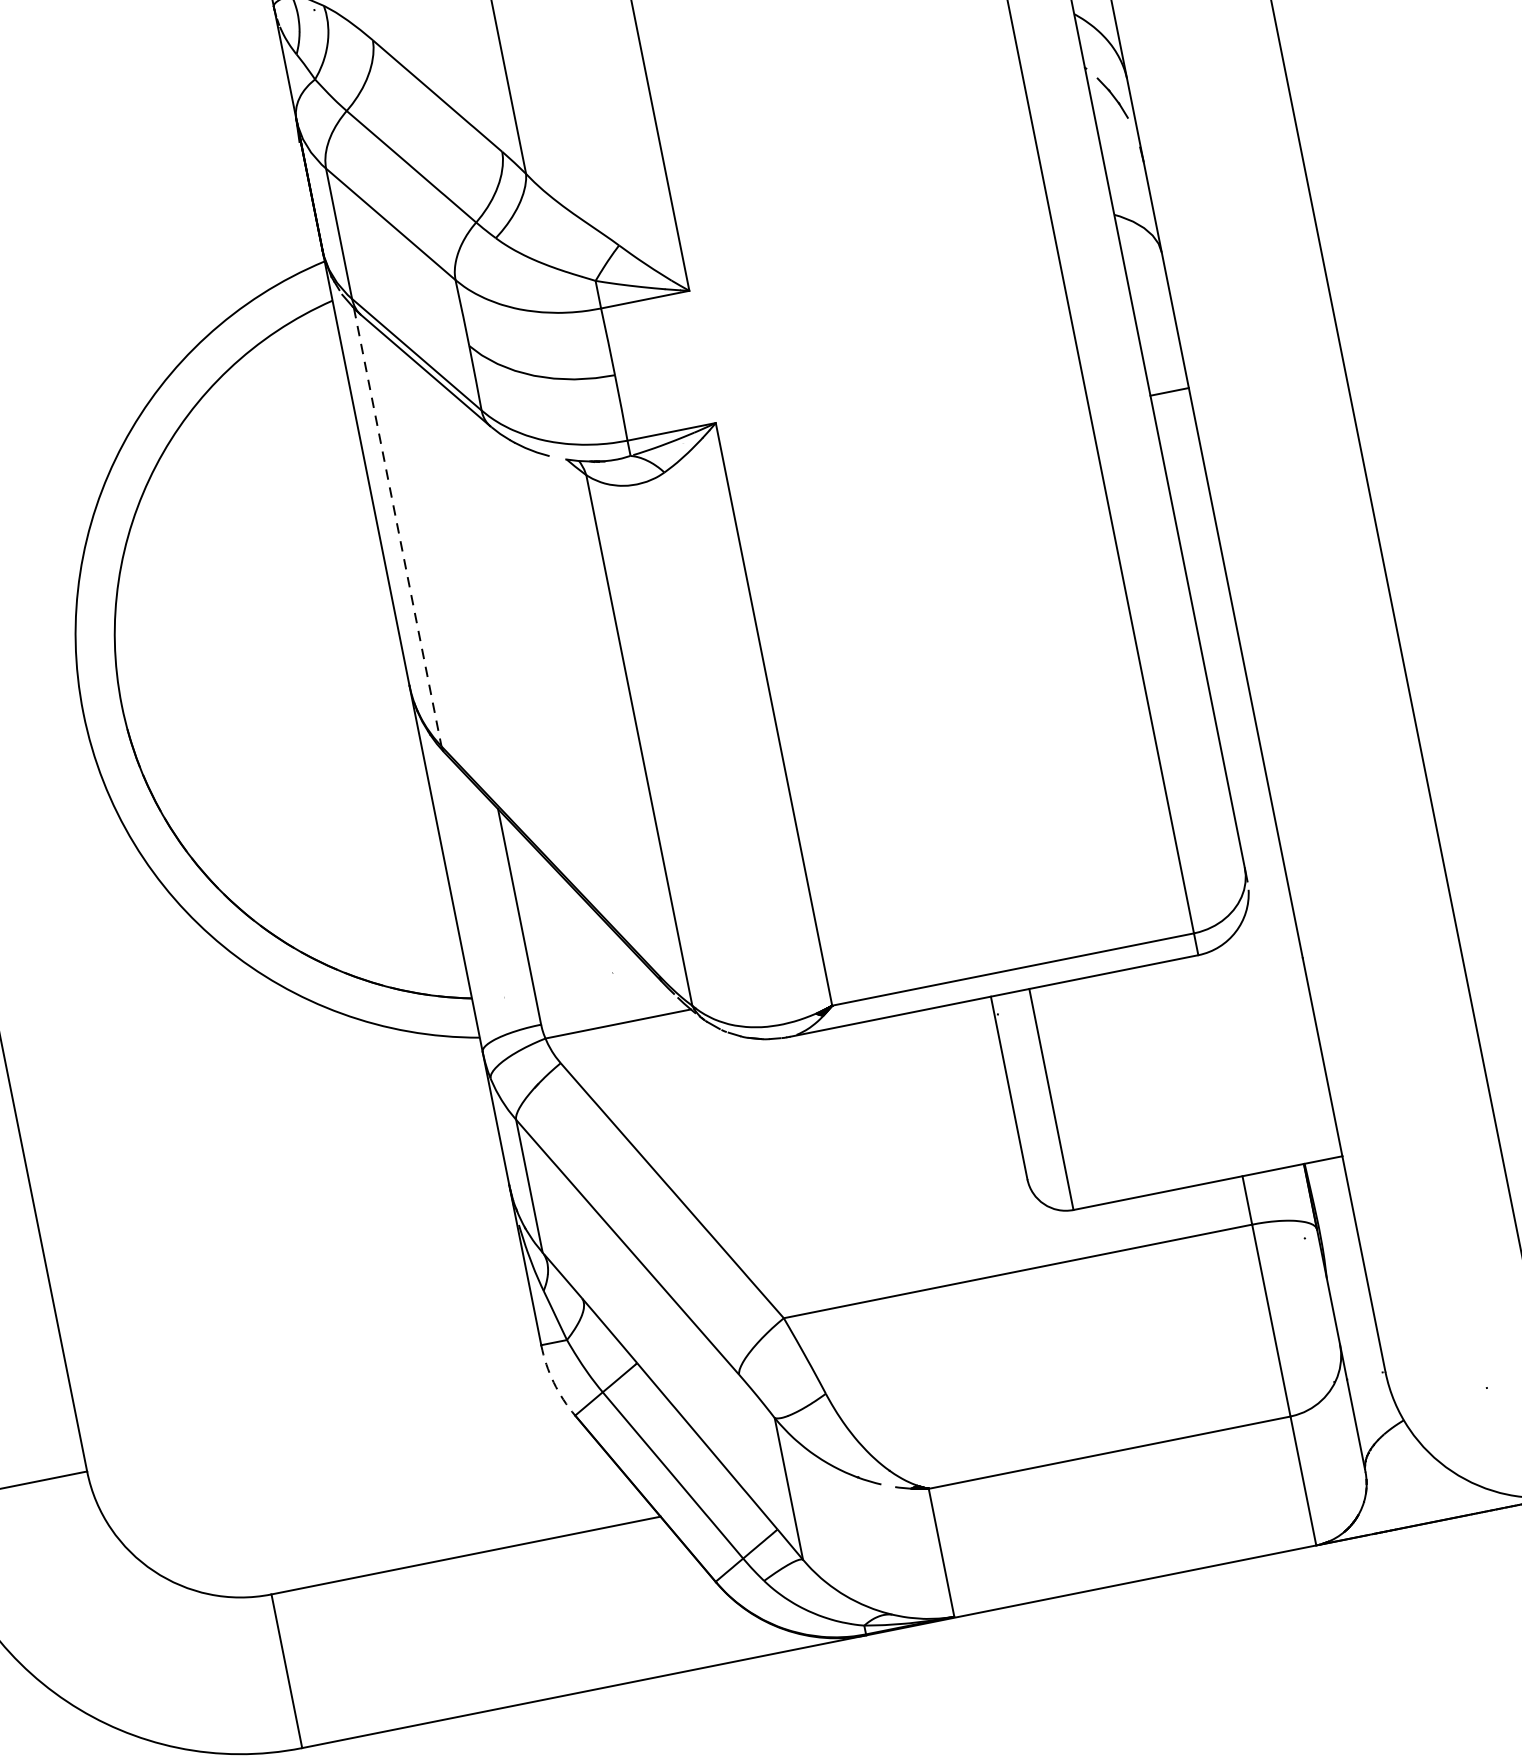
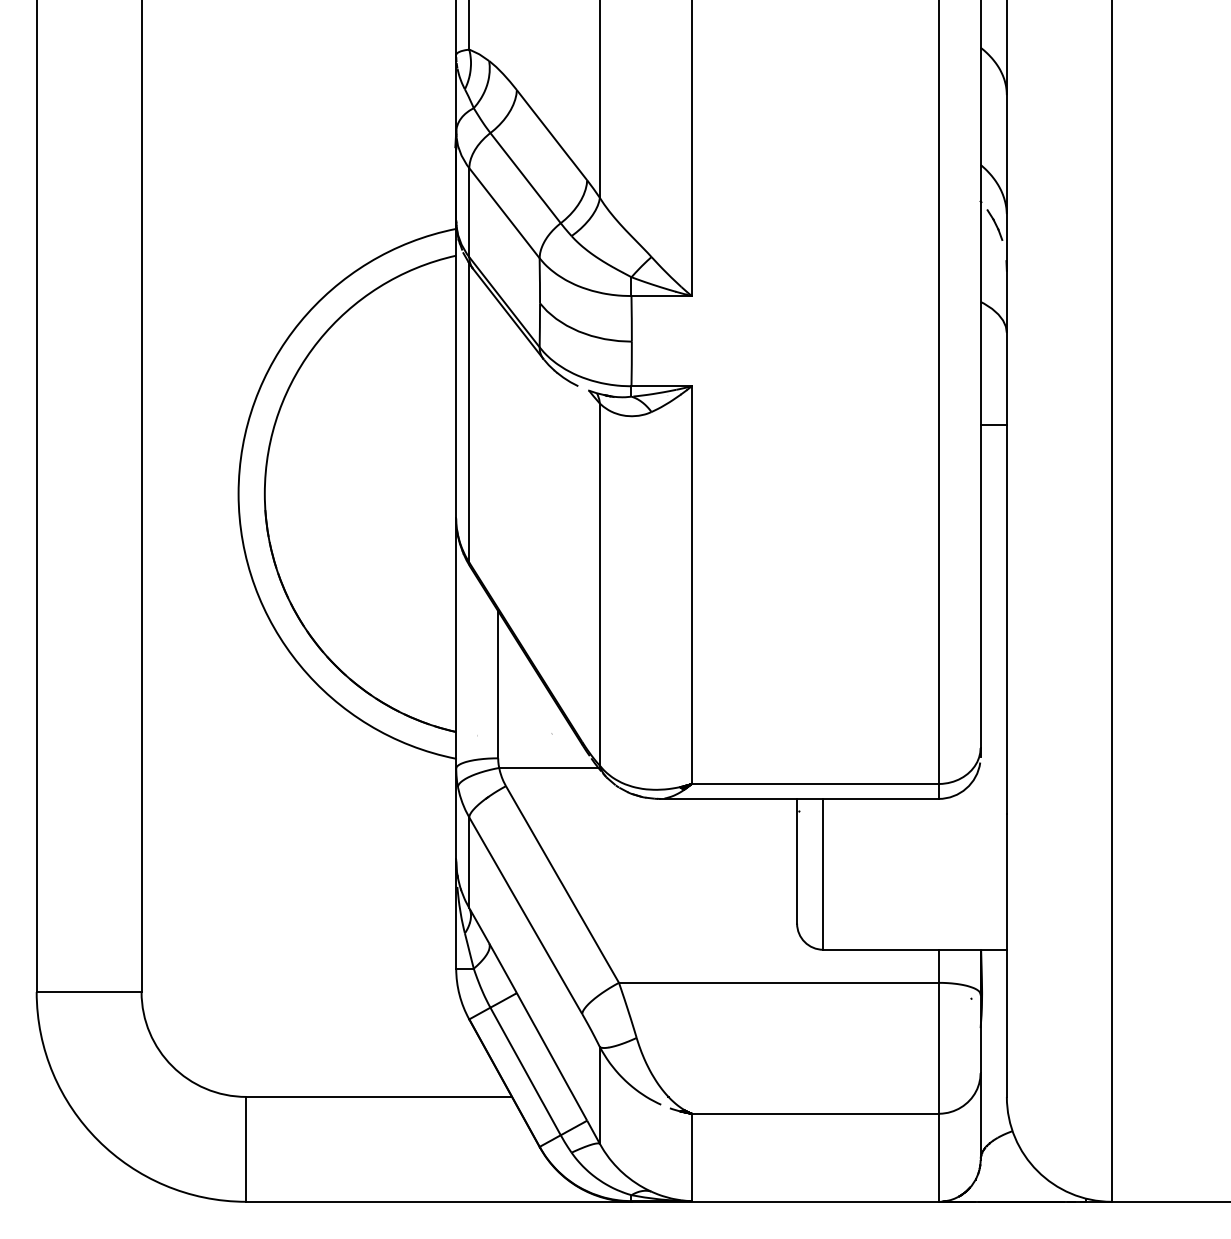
line: (397, 526) -> (469, 412), dashed -> solid
arc: (553, 1382) -> (459, 994), dashed -> solid

